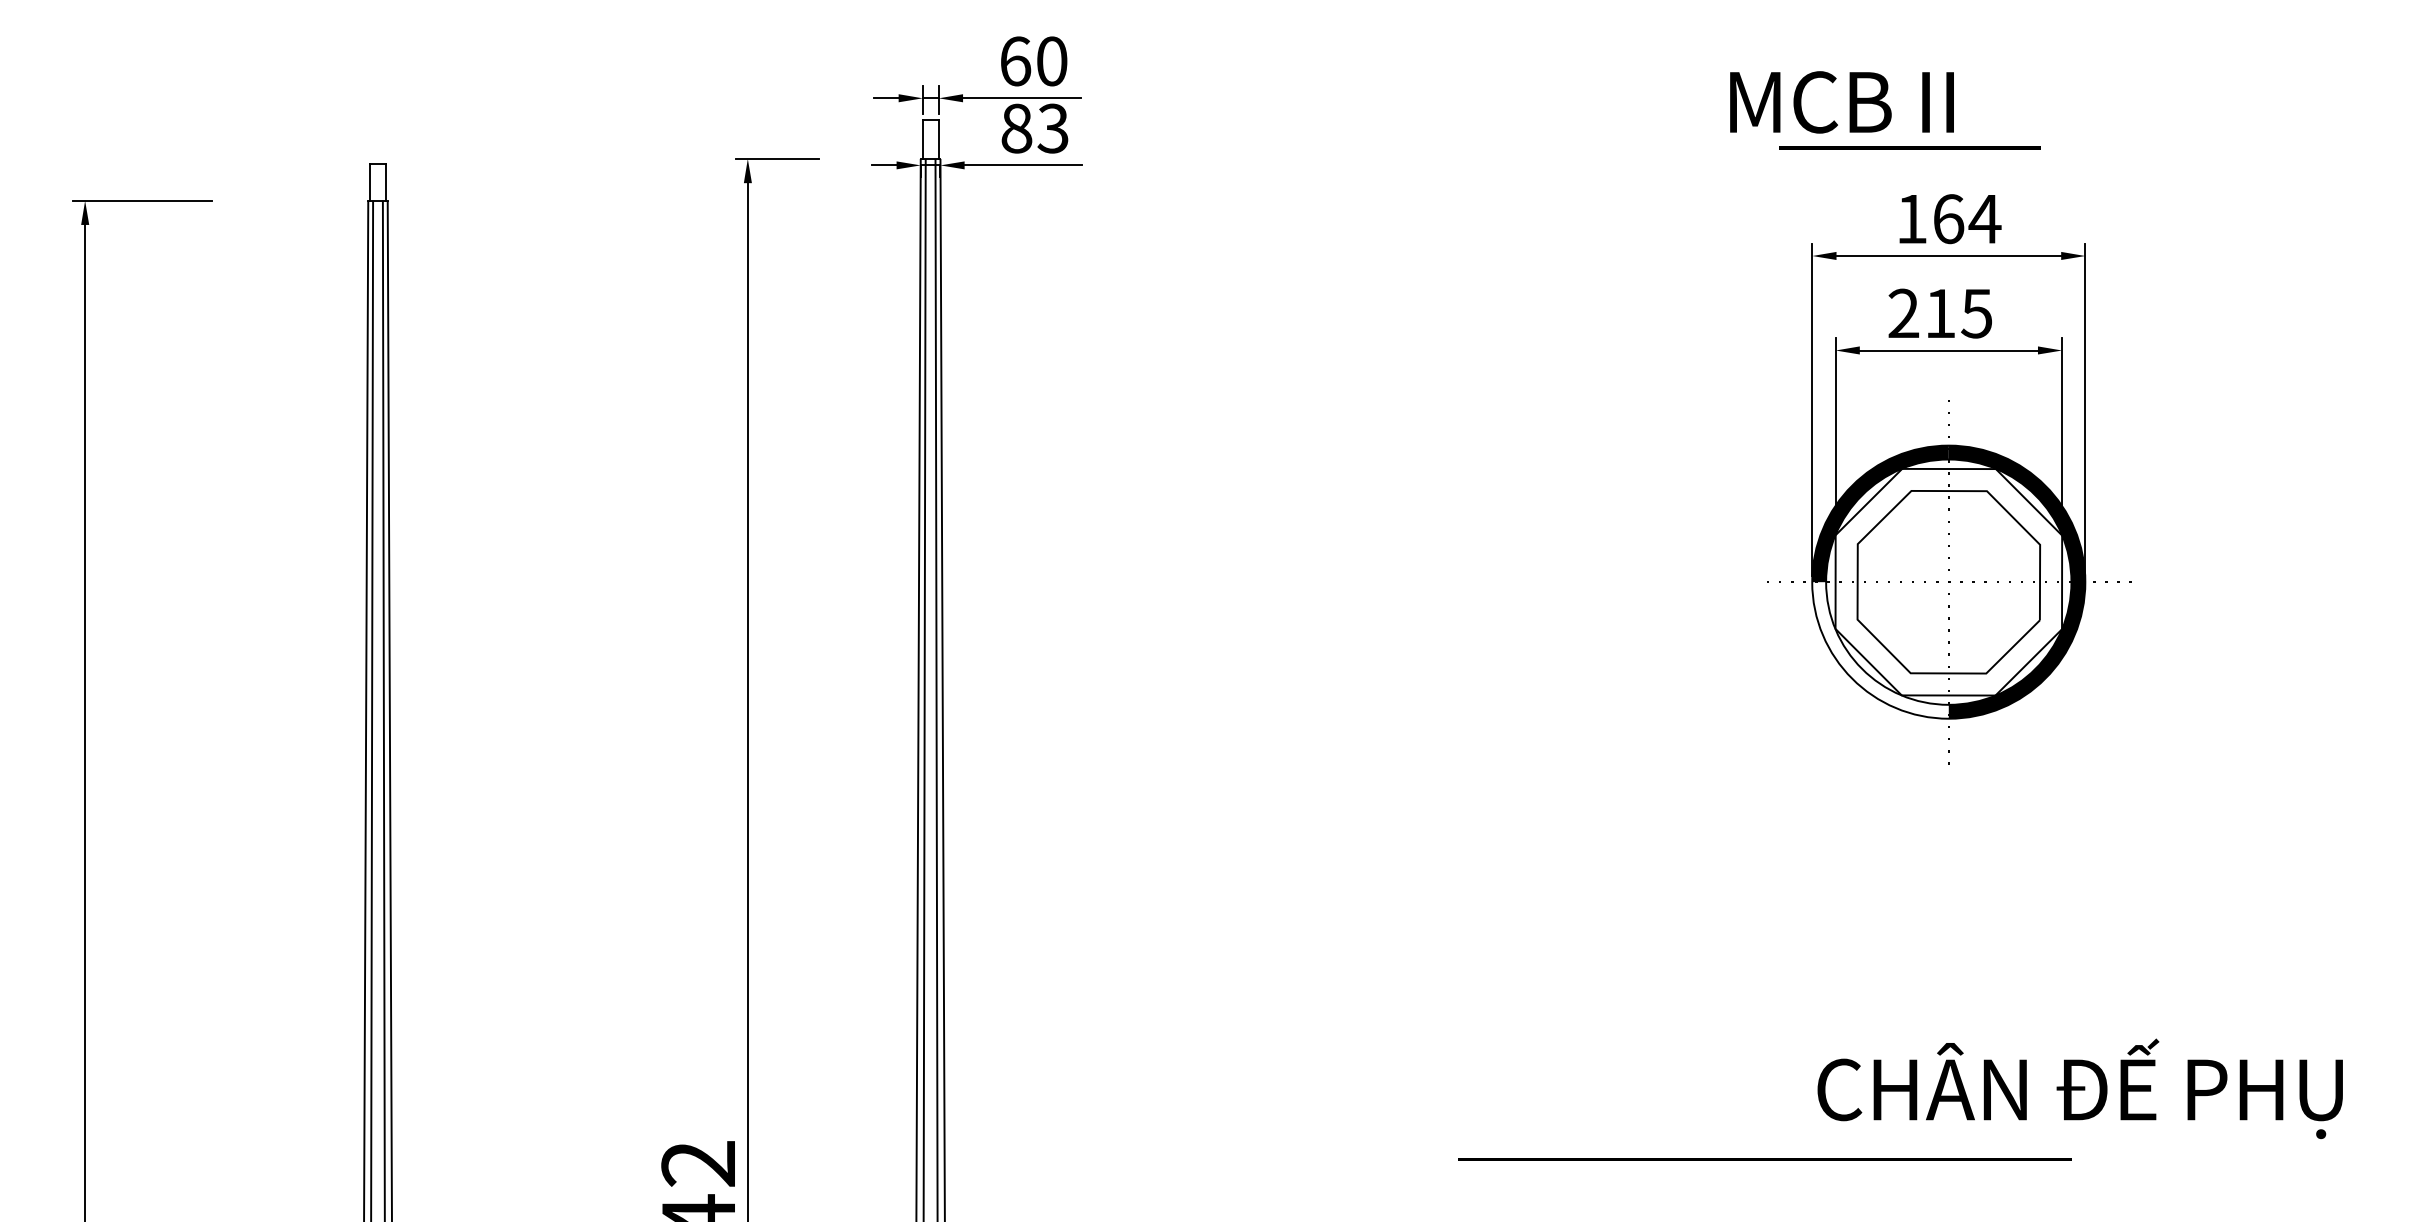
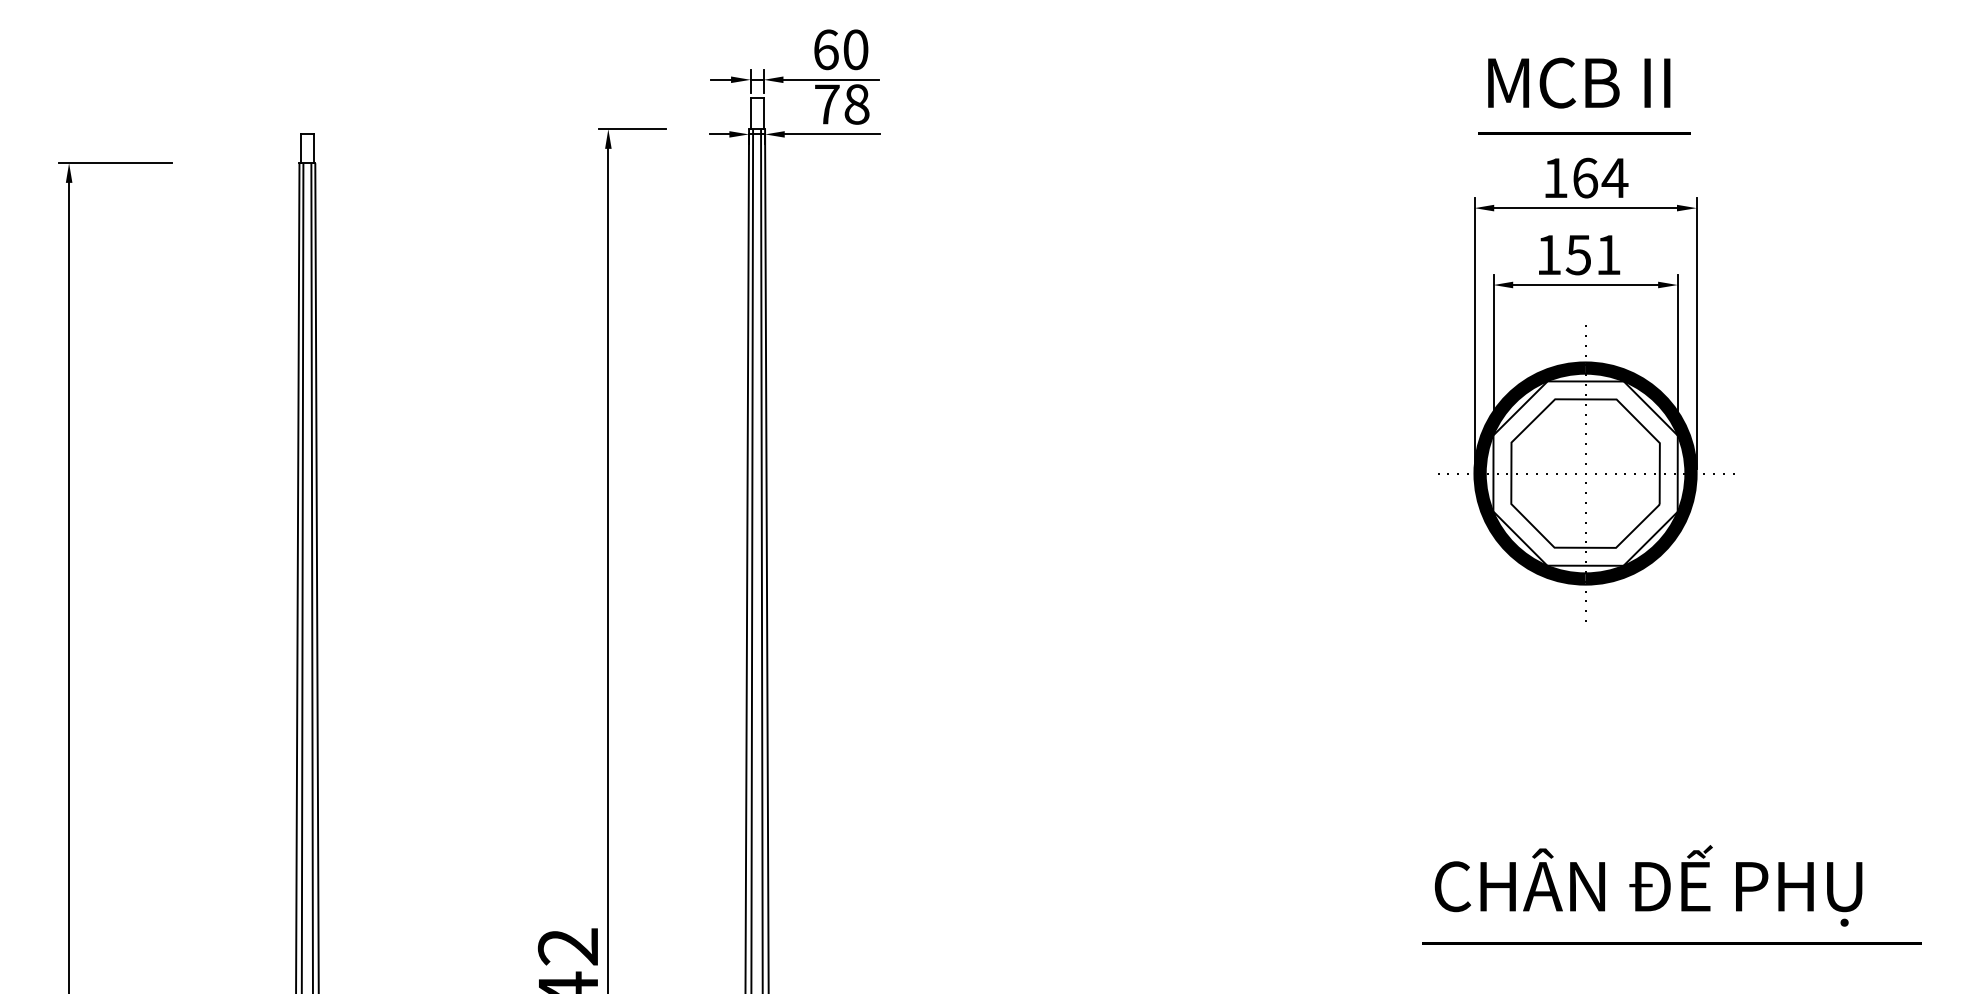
text: (1841, 102) -> (1578, 83), moved
text: (1034, 128) -> (841, 104), 83 -> 78
line: (1909, 147) -> (1583, 132), moved
text: (1939, 313) -> (1577, 254), 215 -> 151
fill: (1880, 581) -> (1529, 472), added
text: (2079, 1088) -> (1647, 885), moved
line: (1764, 1159) -> (1671, 943), moved

